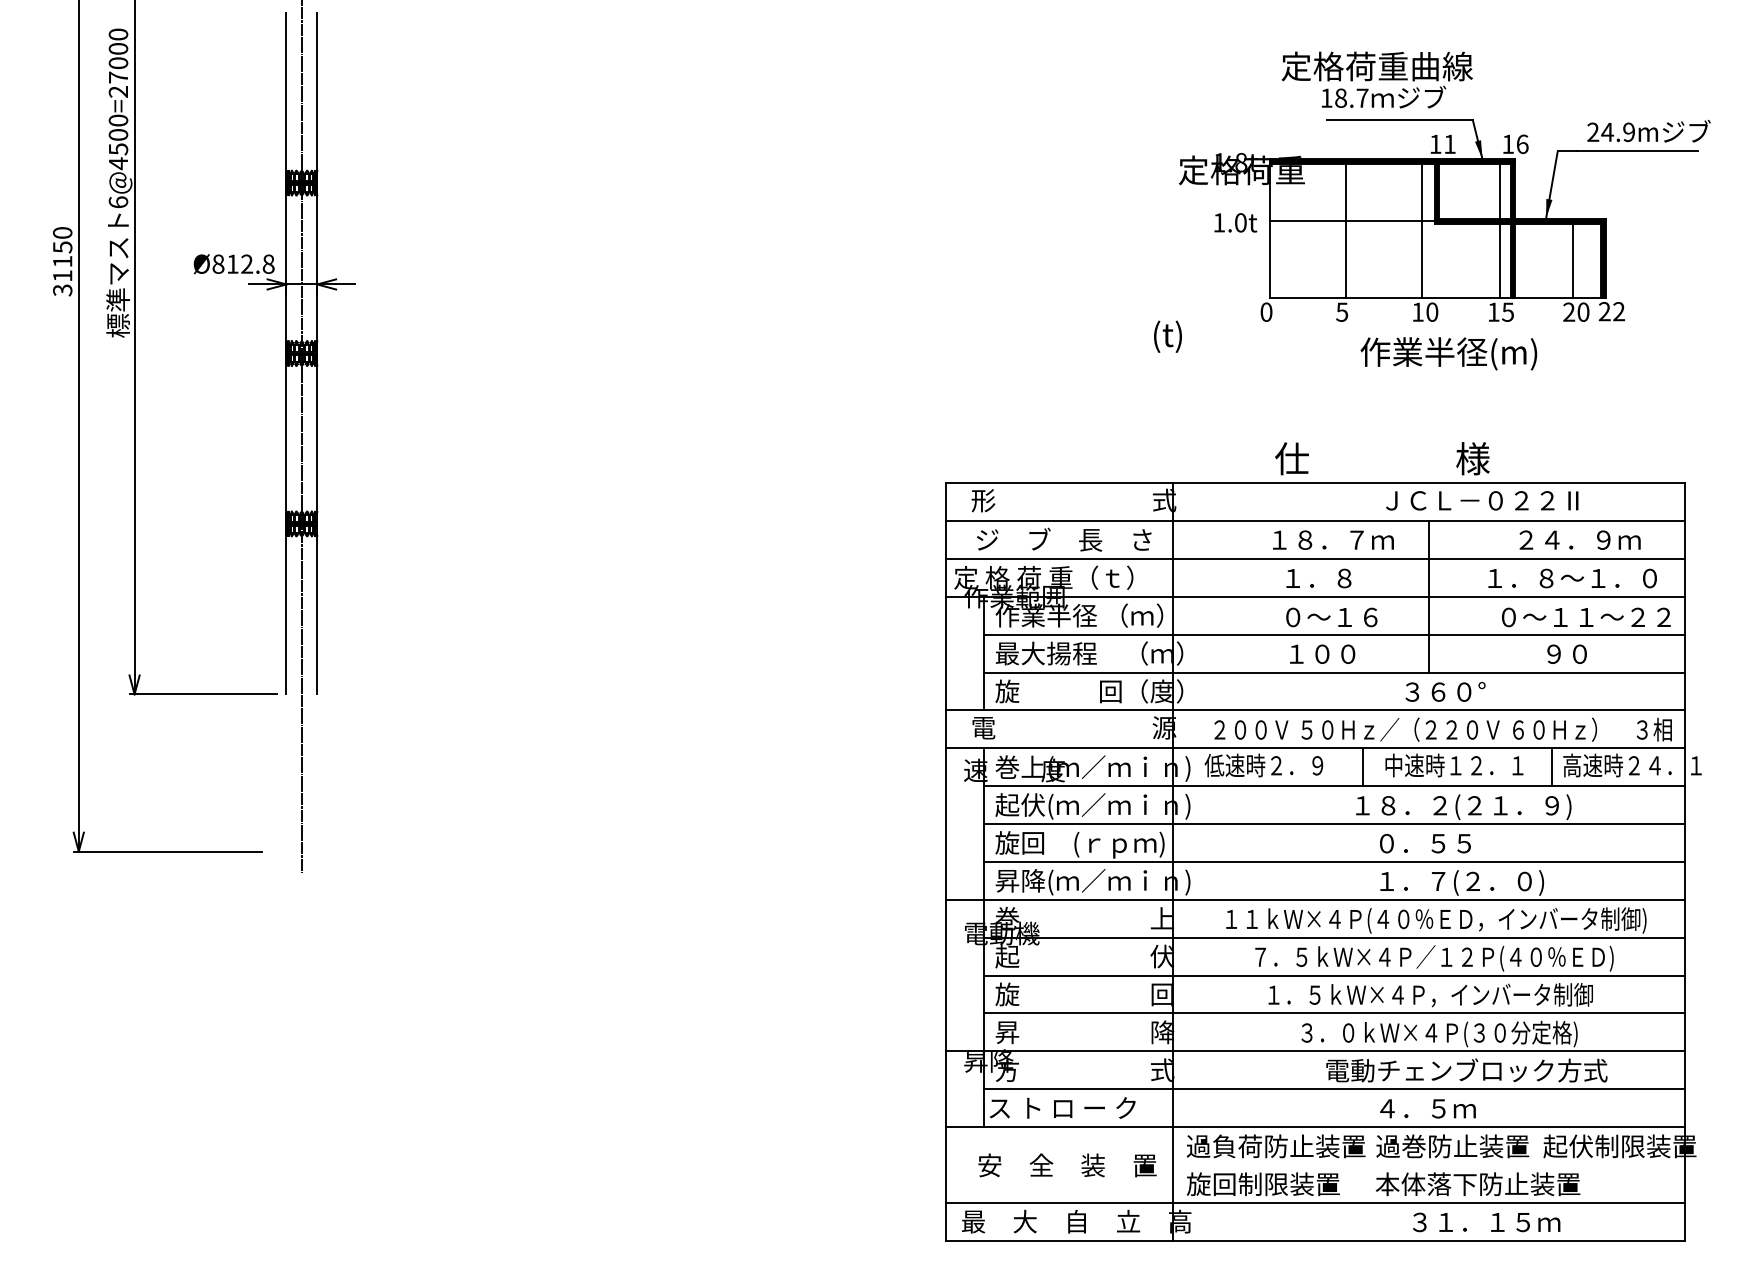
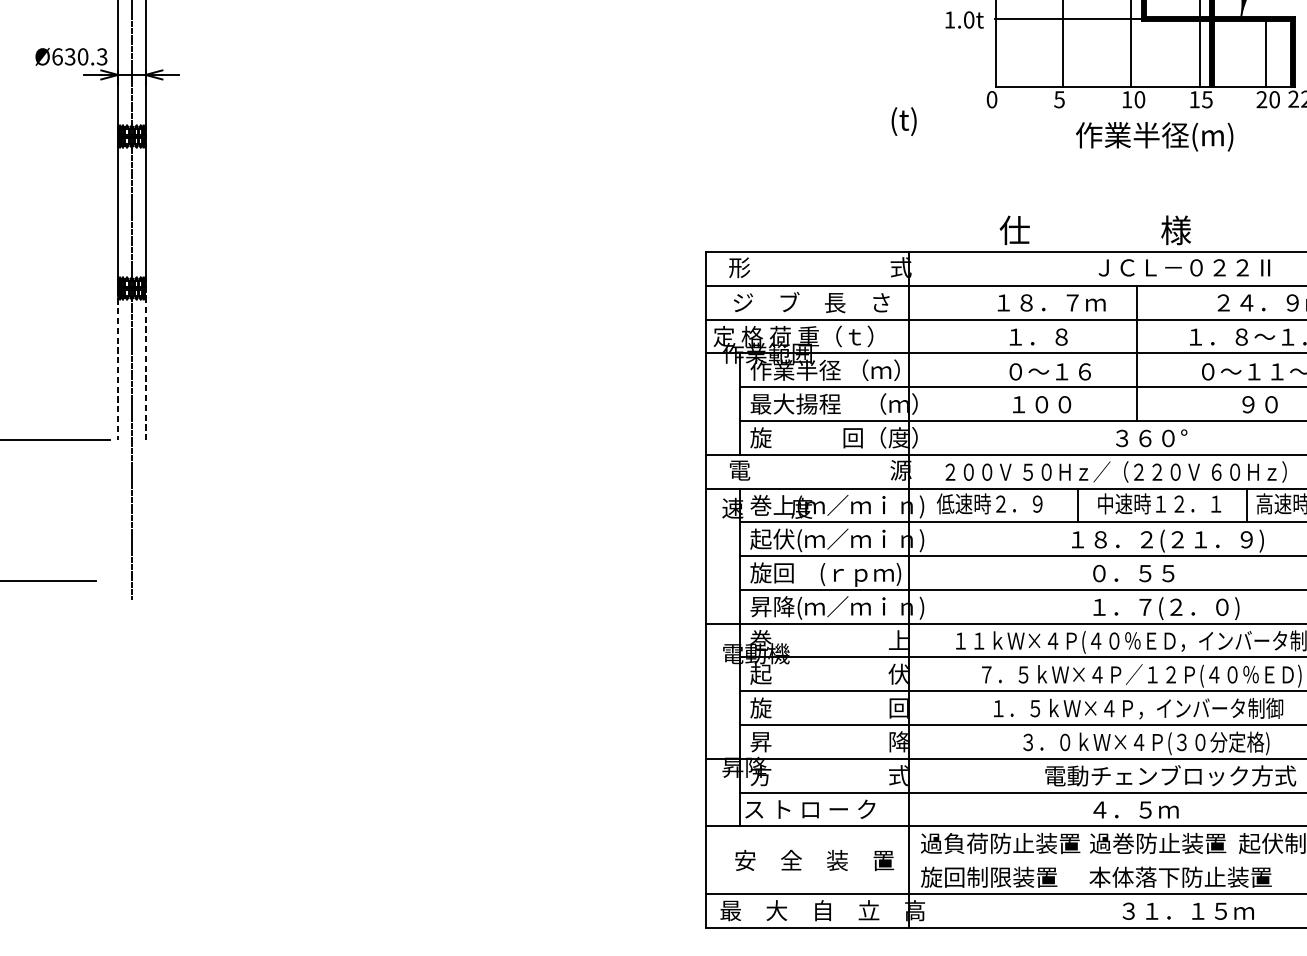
text: (243, 263) -> (79, 56), Ø812.8 -> Ø630.3
line: (317, 608) -> (145, 363), solid -> dashed
line: (286, 609) -> (118, 364), solid -> dashed

